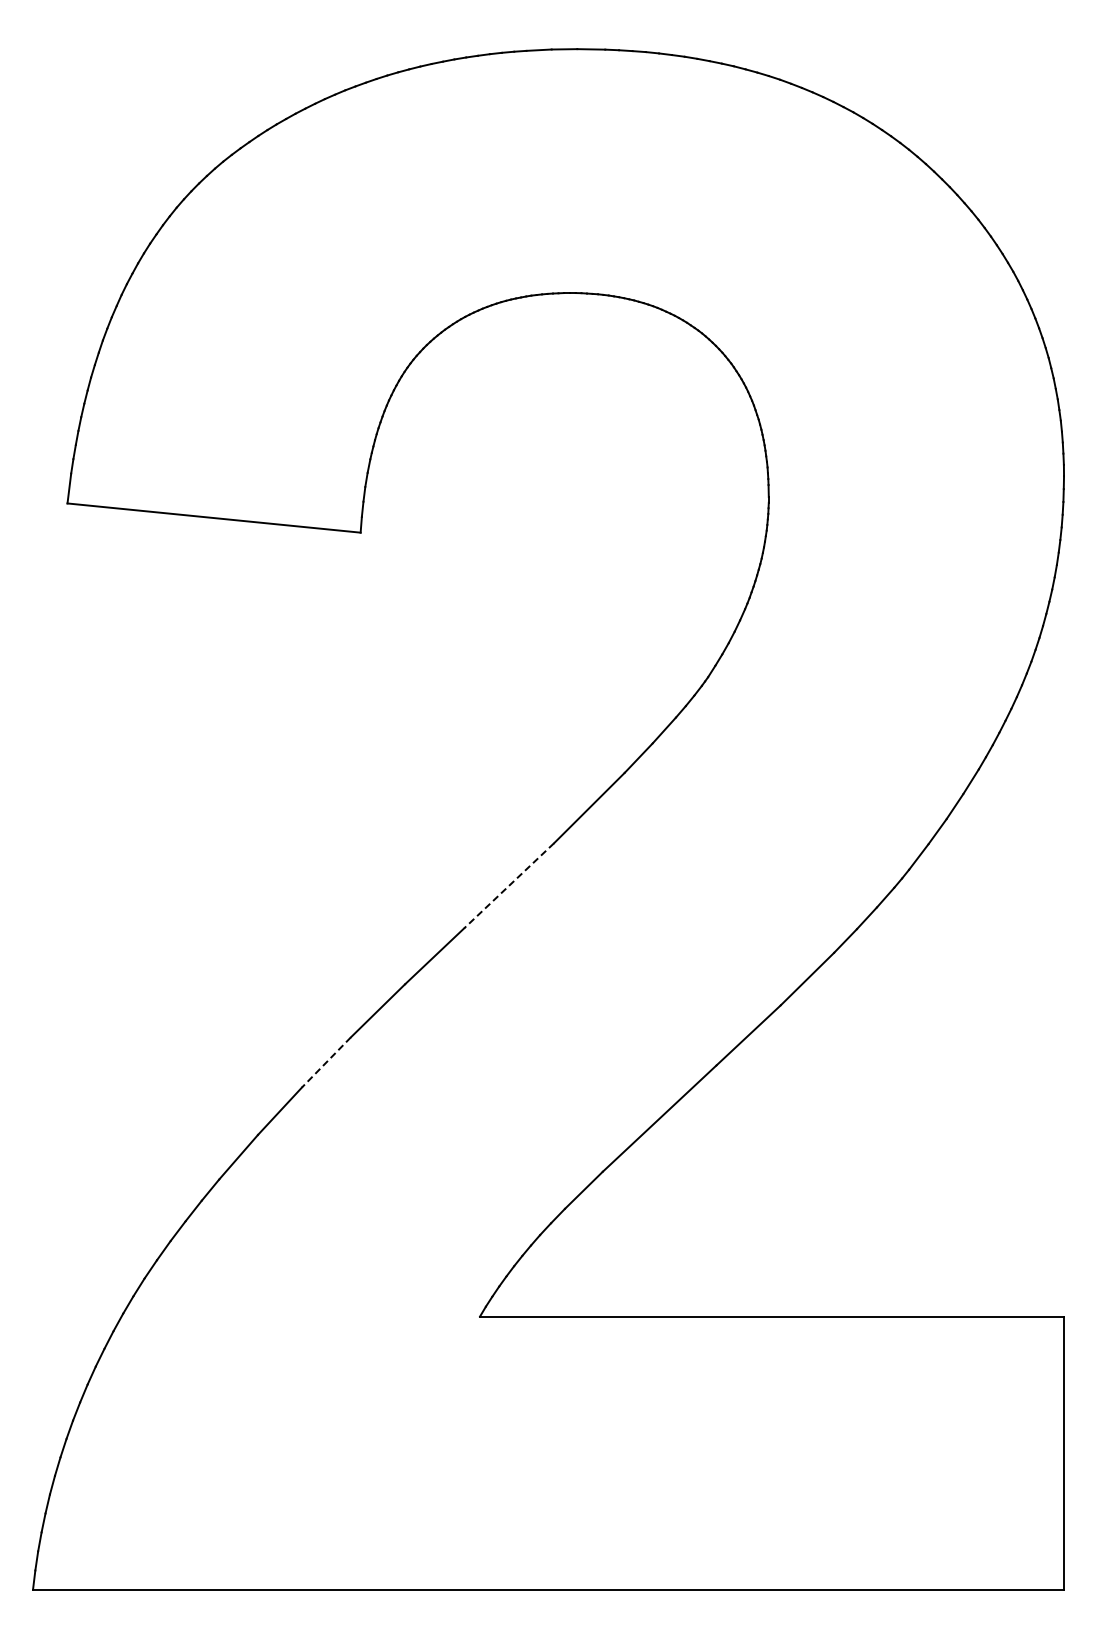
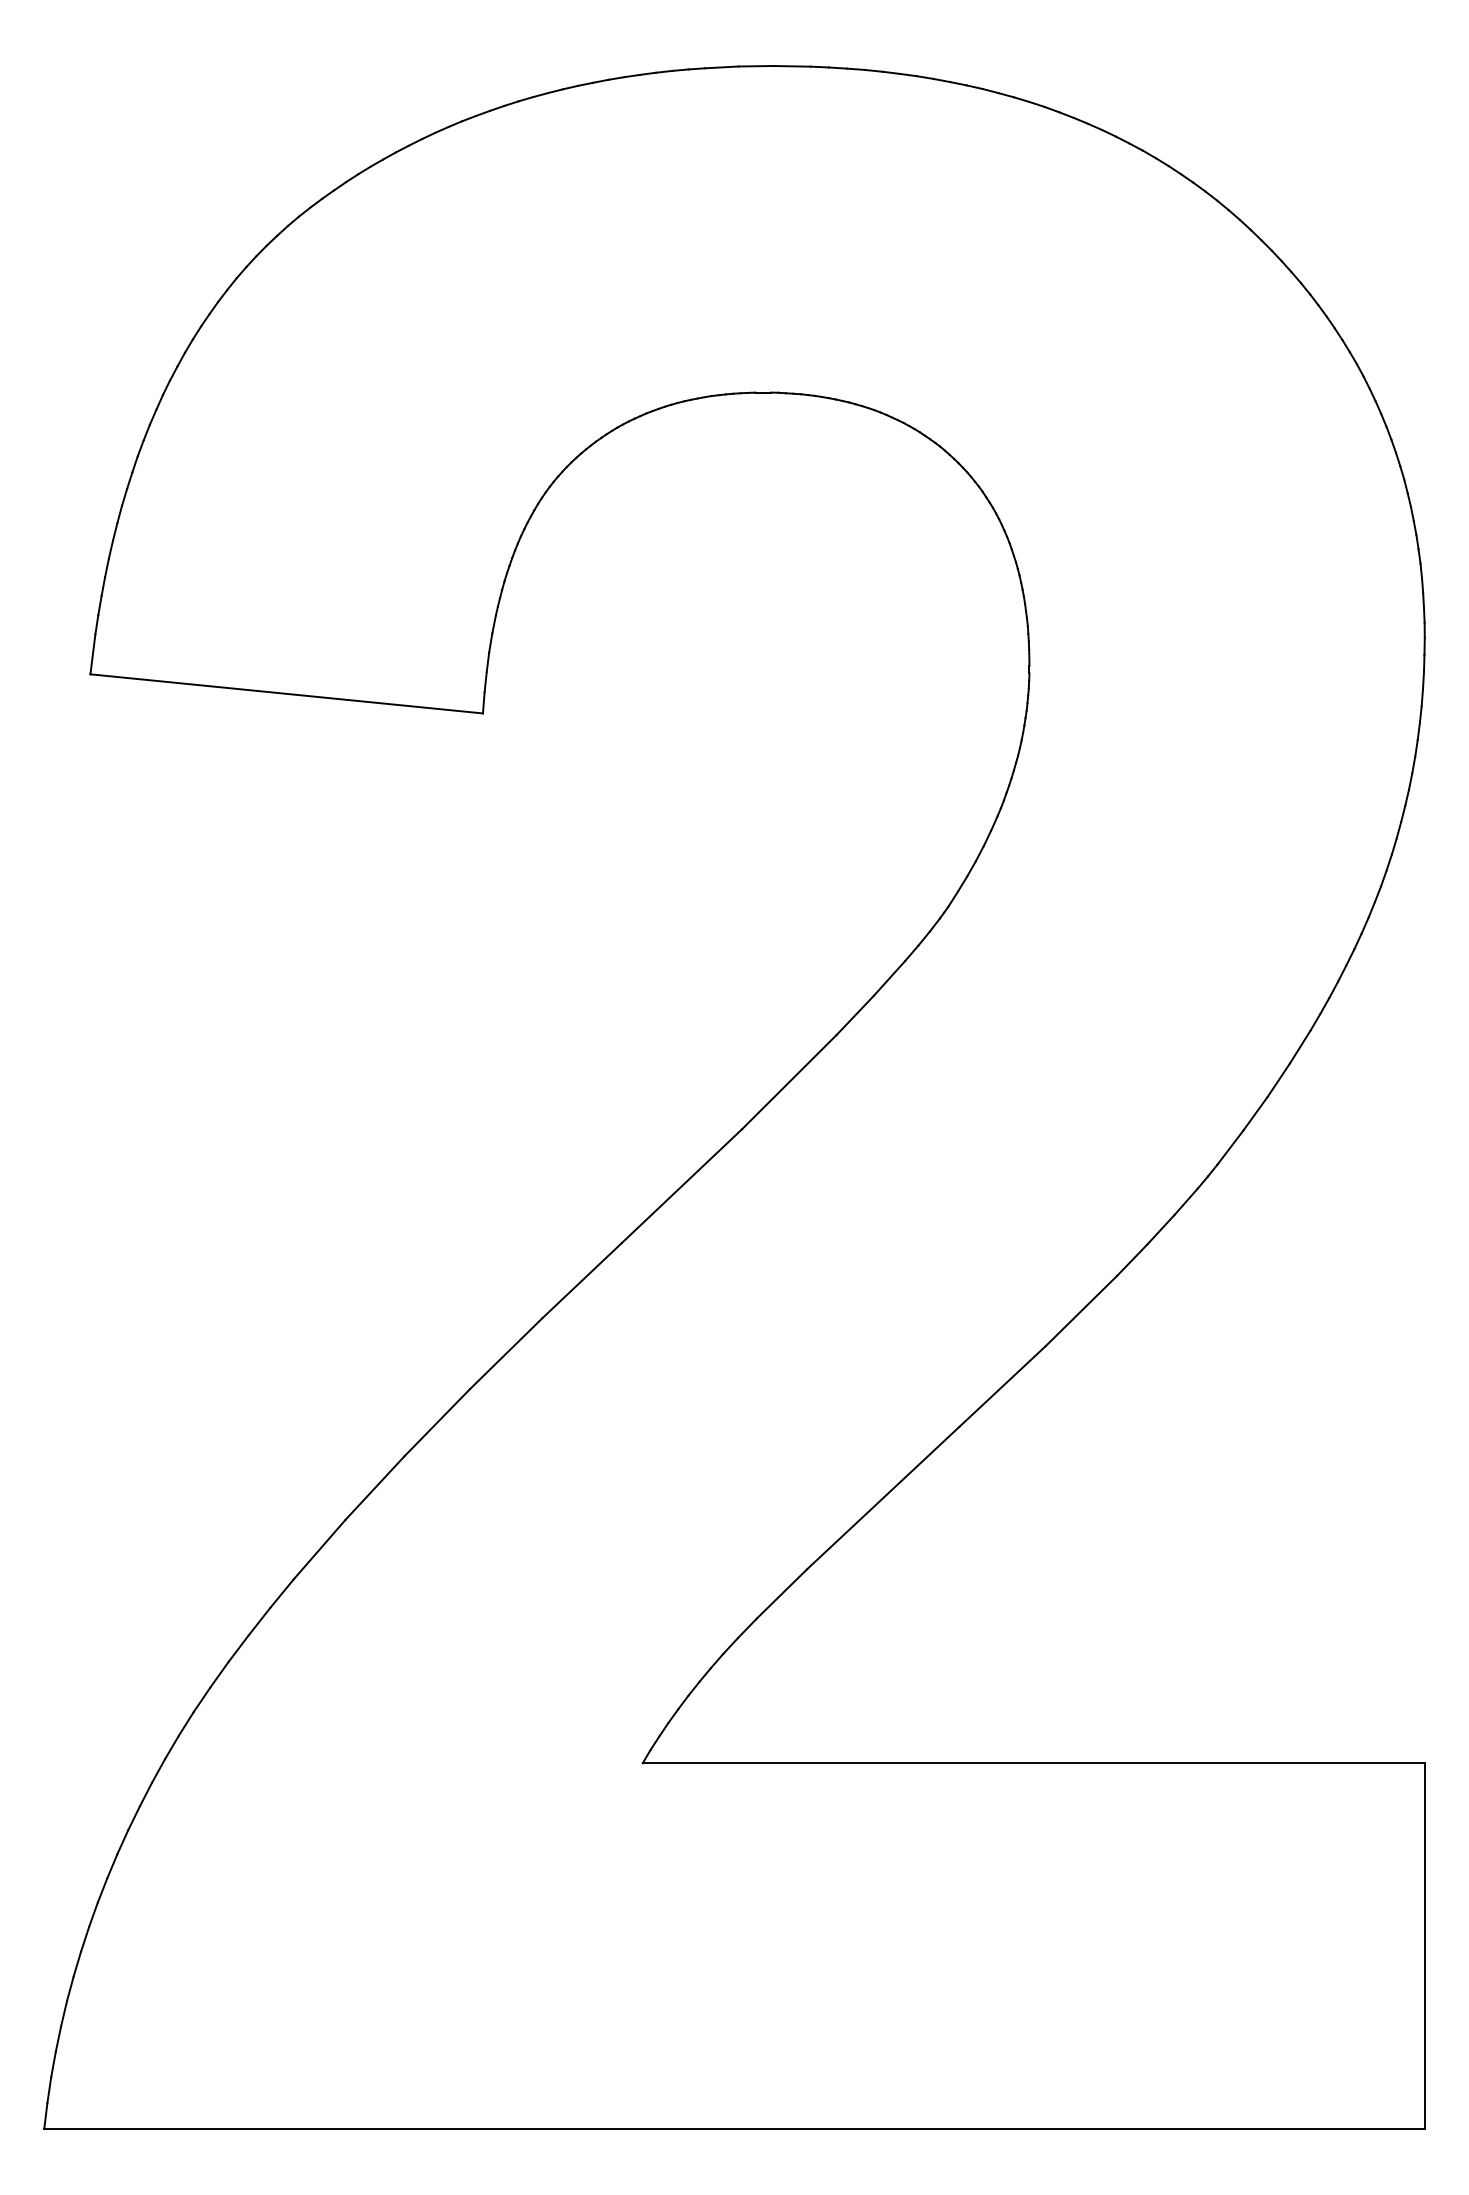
line: (509, 885) -> (682, 1185), dashed -> solid
line: (326, 1062) -> (437, 1422), dashed -> solid

